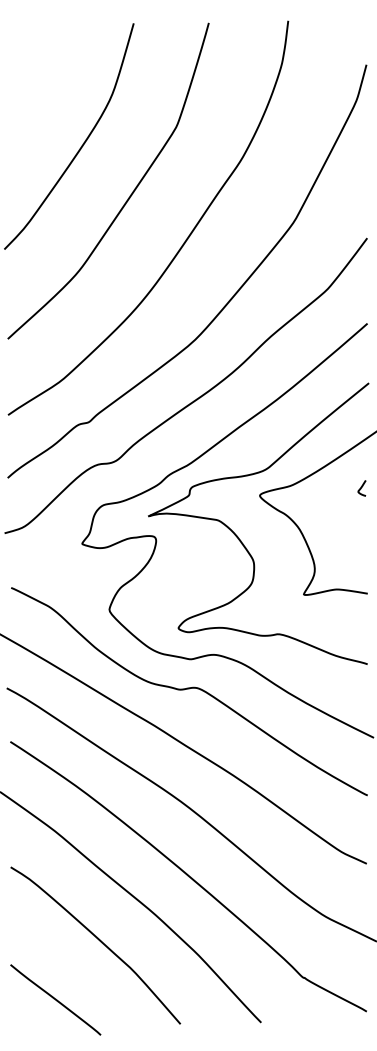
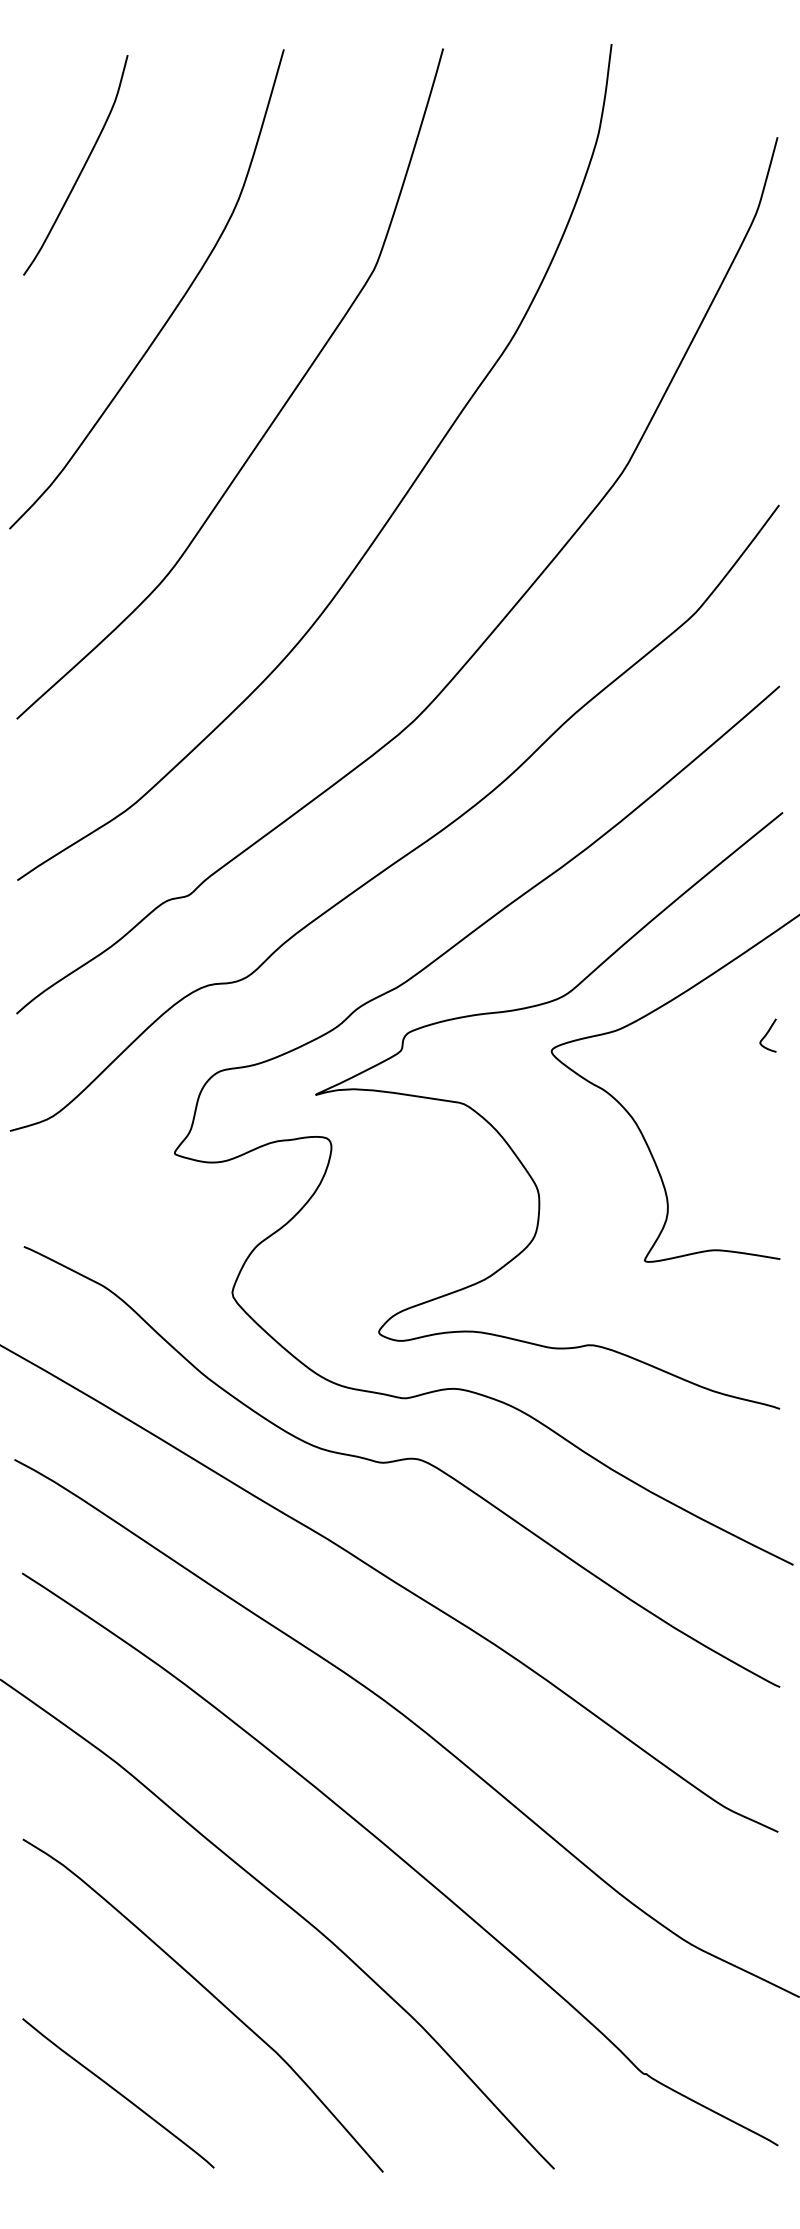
curve: (37, 80) -> (79, 170), added
line: (55, 999) -> (117, 2092), moved

